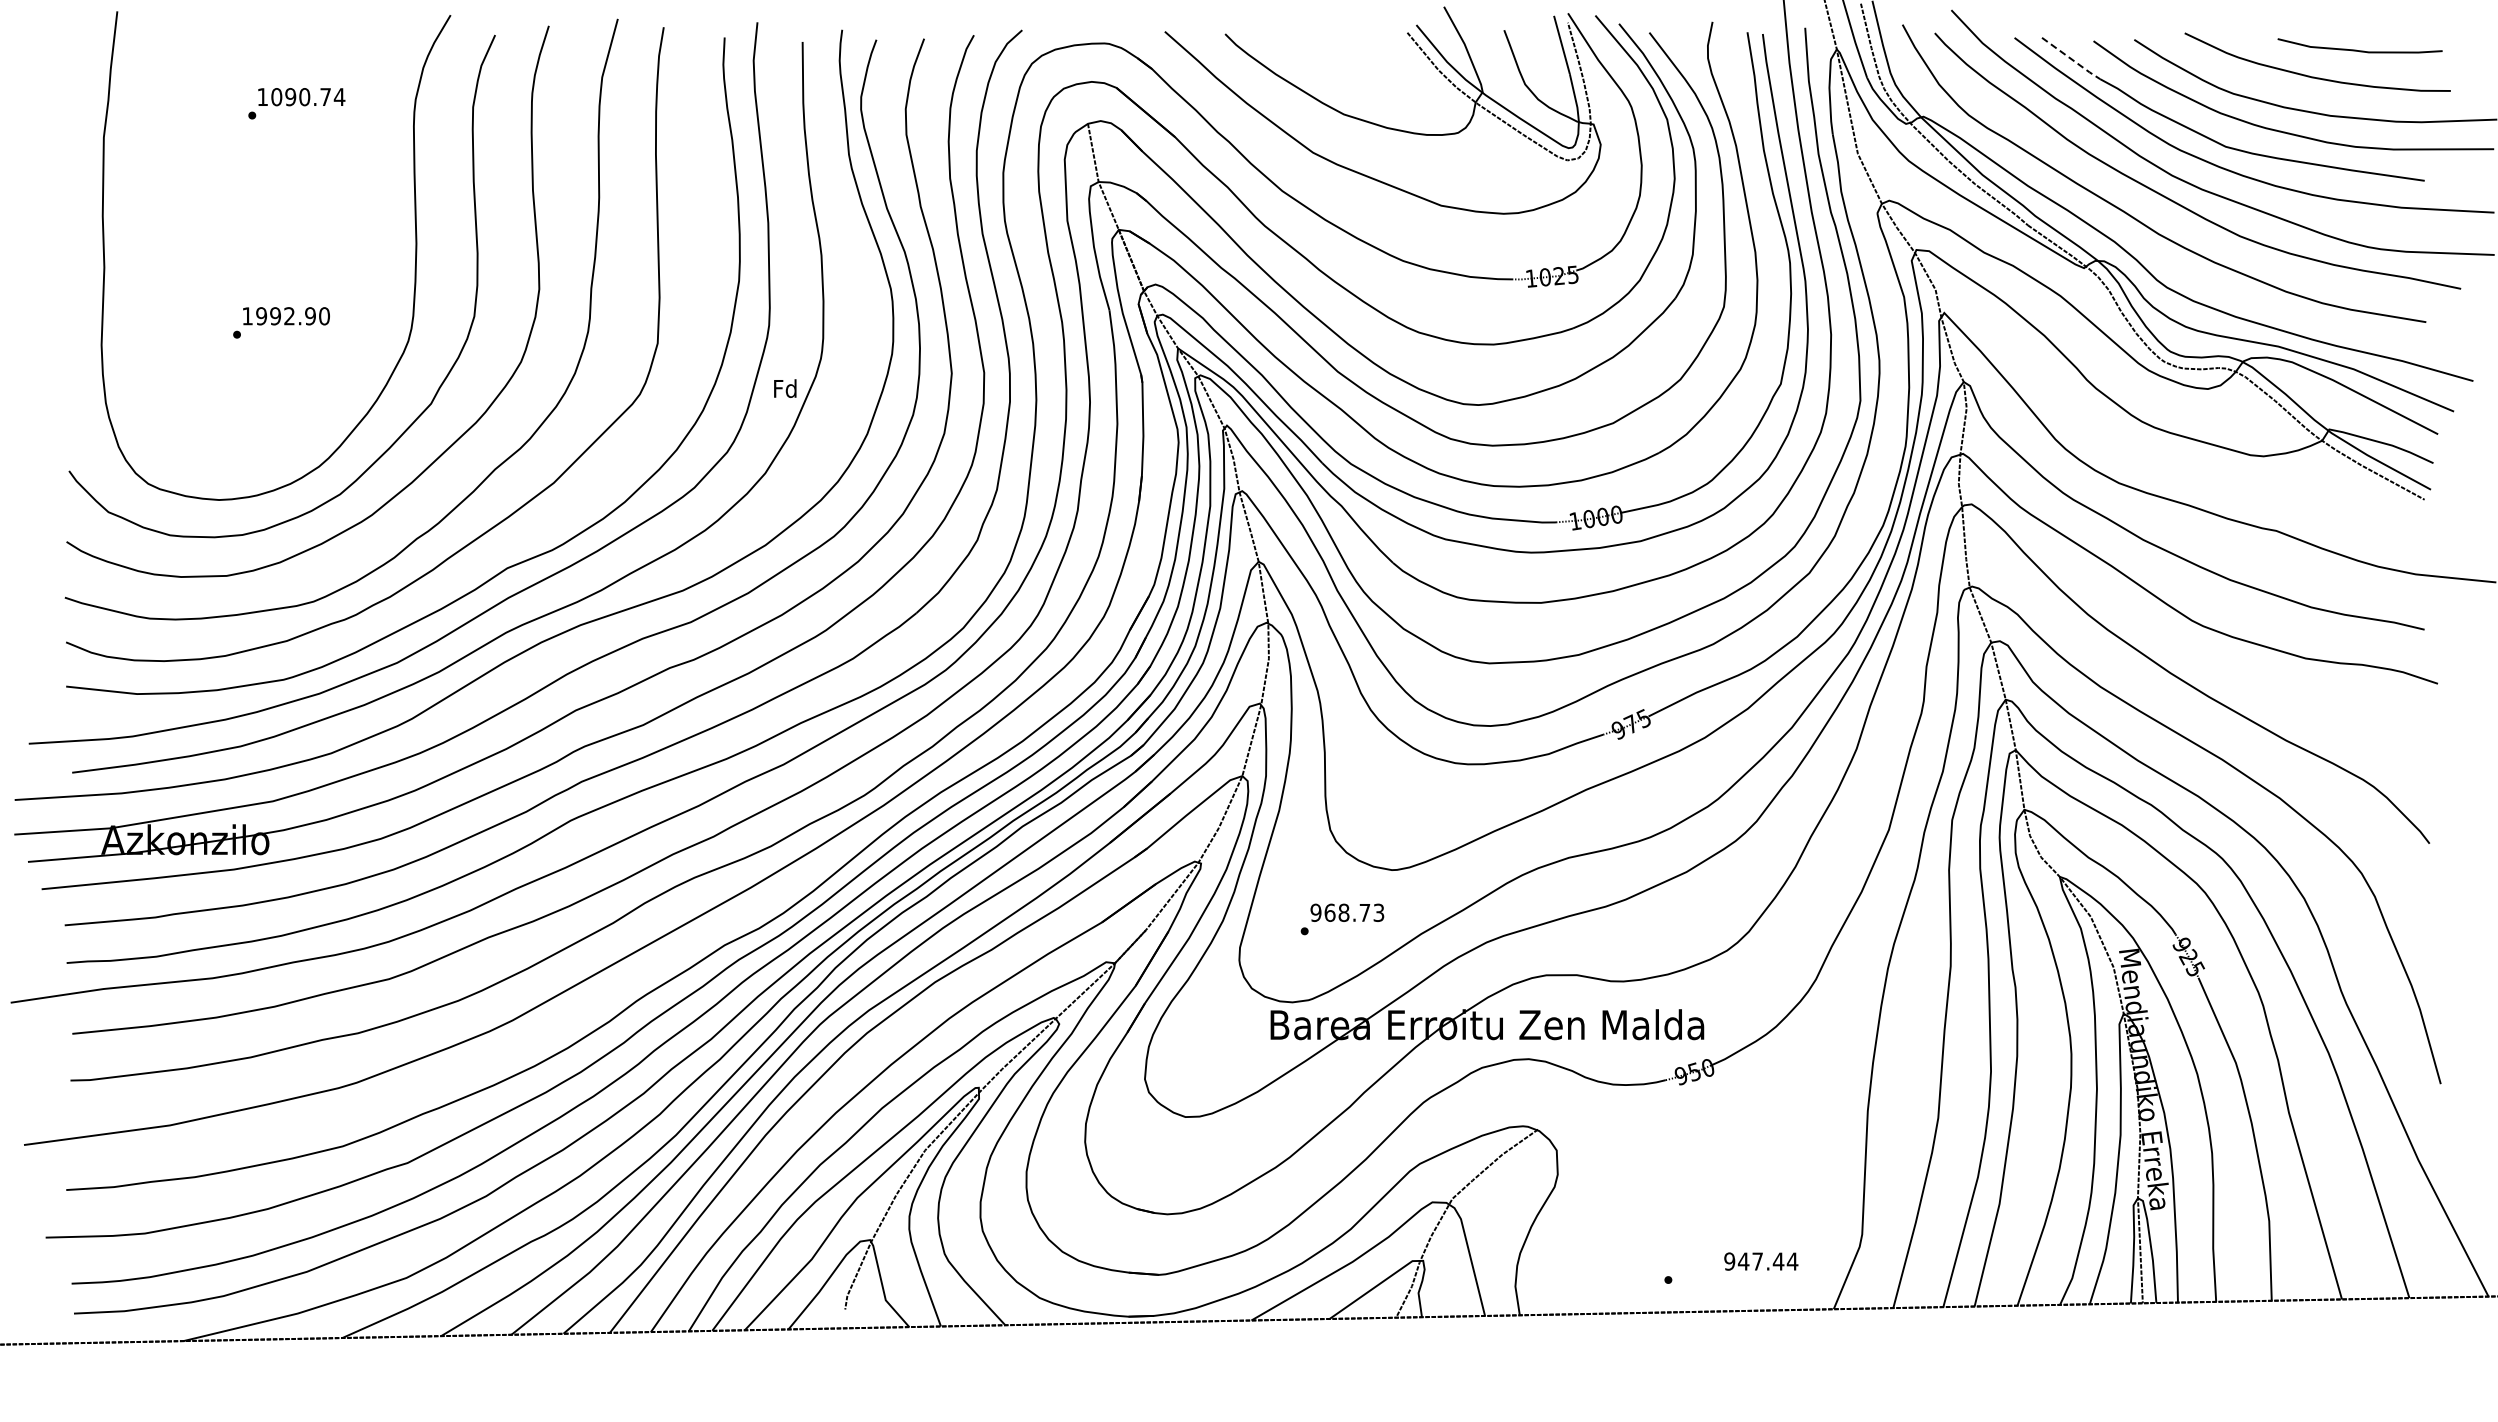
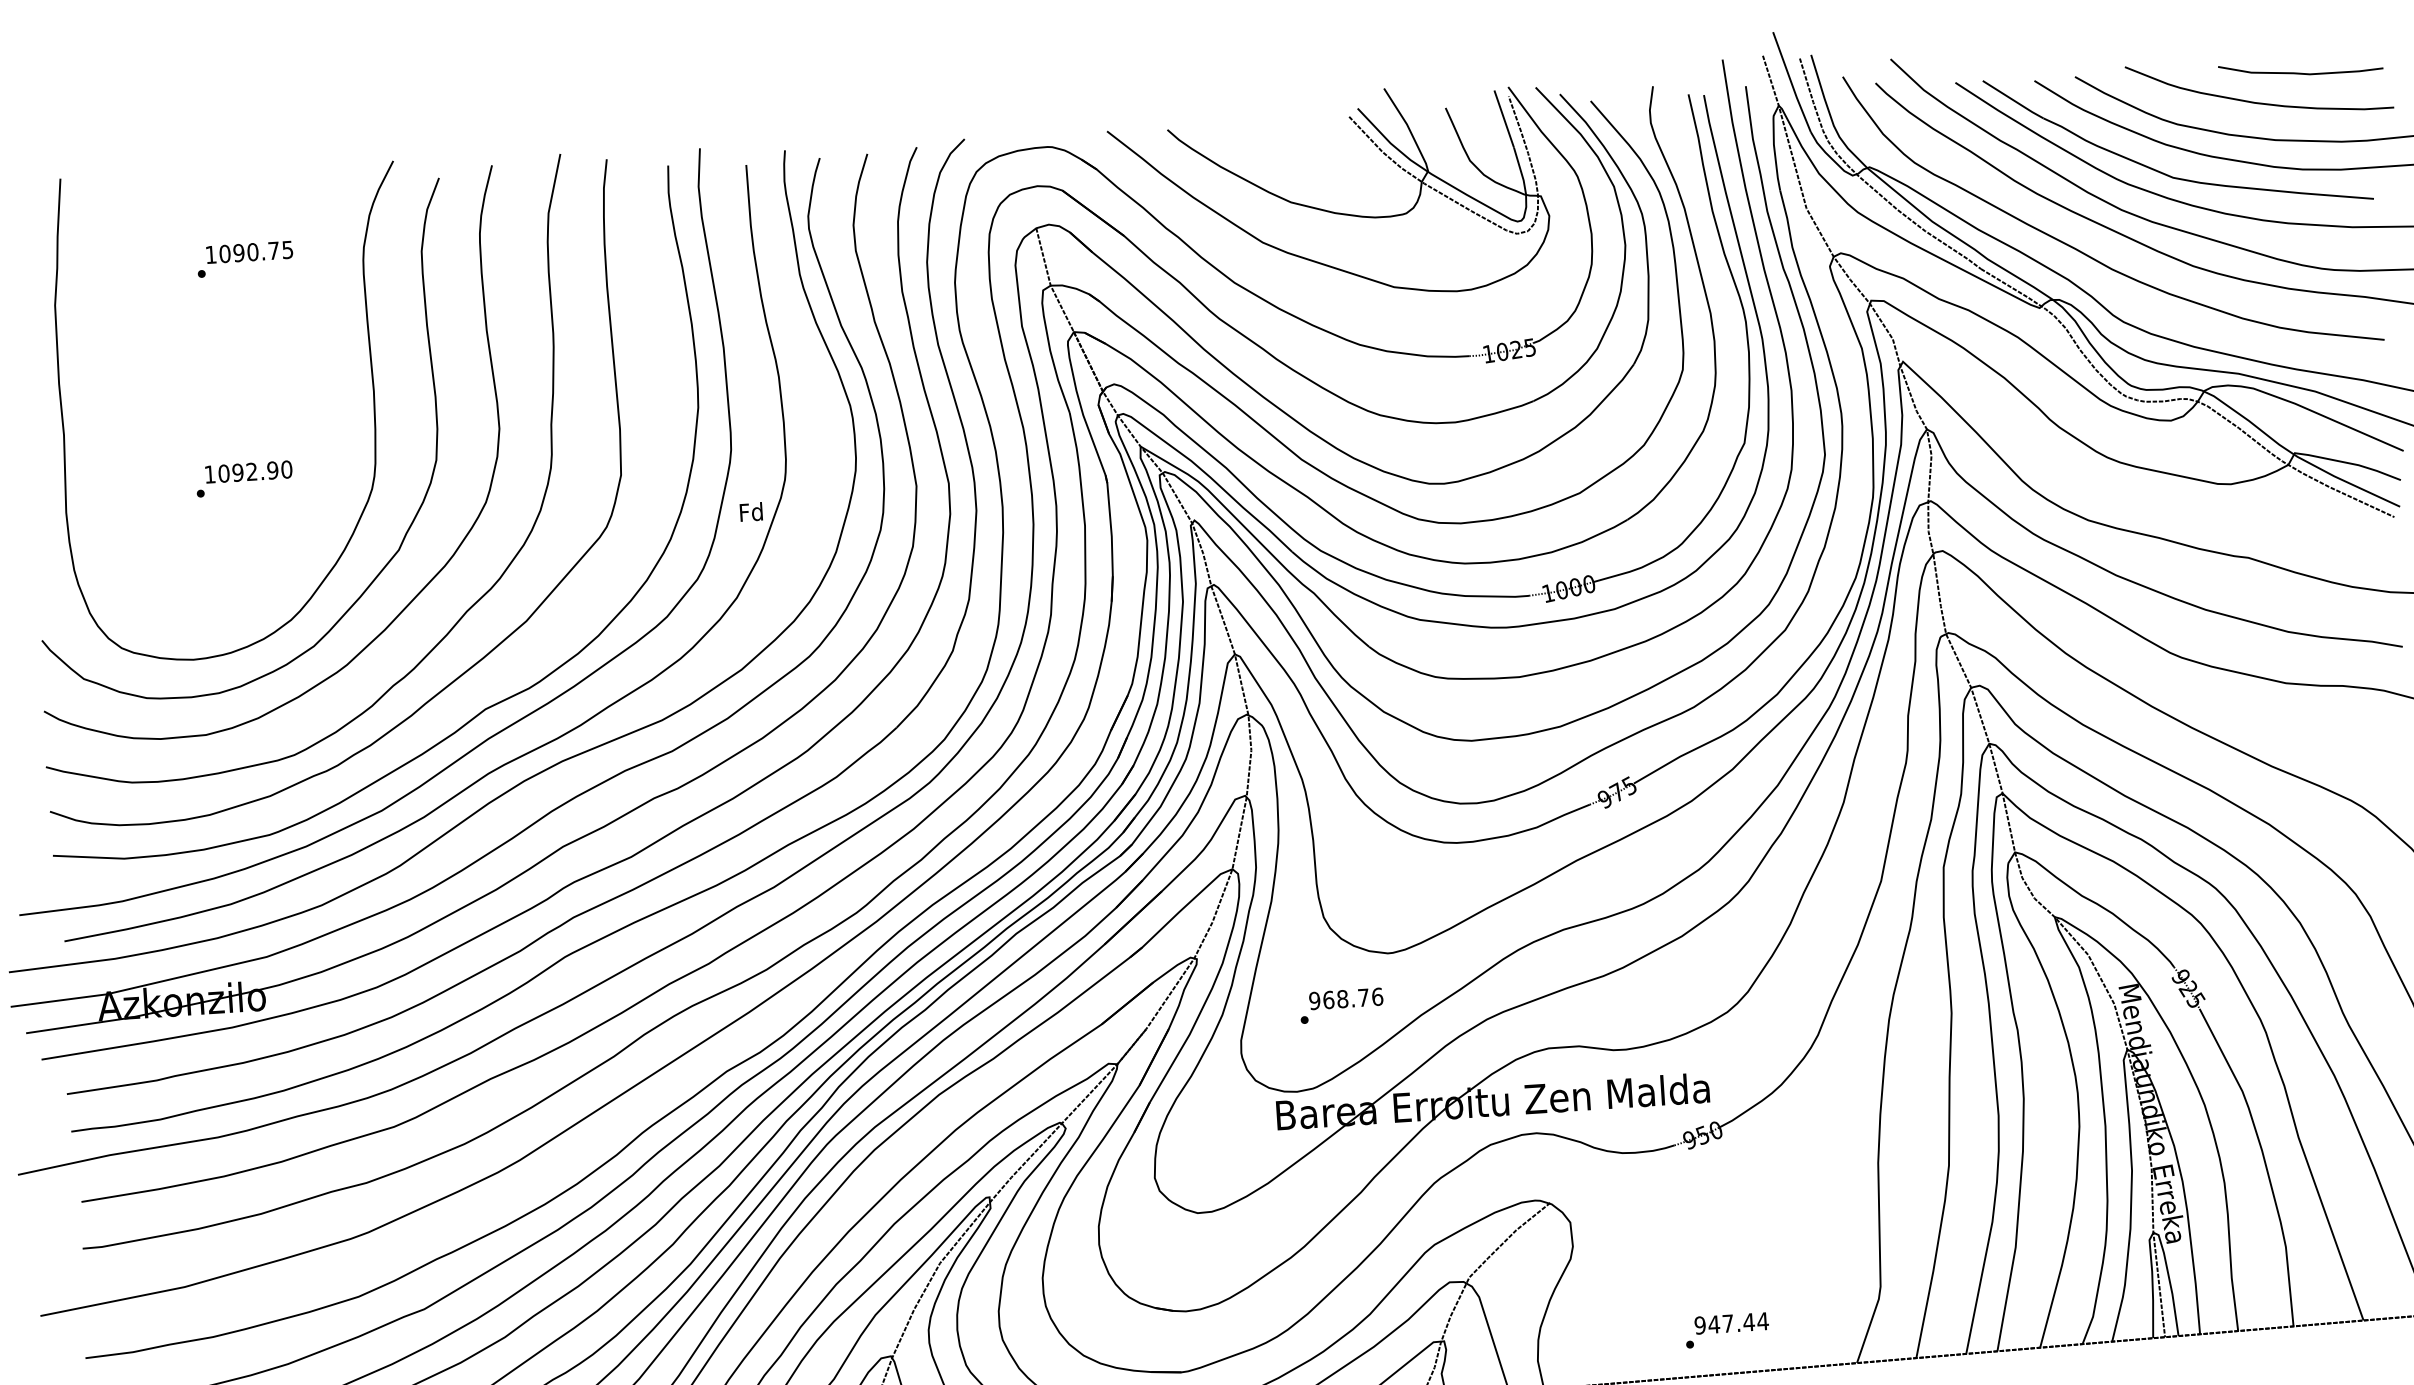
line: (2071, 59) -> (2013, 100), dashed -> solid
text: (339, 97) -> (287, 250), 1090.74 -> 1090.75
text: (261, 316) -> (223, 473), 1992.90 -> 1092.90
text: (1378, 912) -> (1377, 996), 968.73 -> 968.76
text: (1761, 1261) -> (1731, 1323), moved

